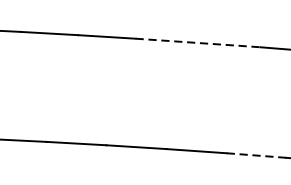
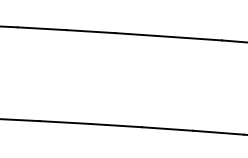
line: (198, 42) -> (169, 36), dashed -> solid
line: (257, 155) -> (219, 132), dashed -> solid

